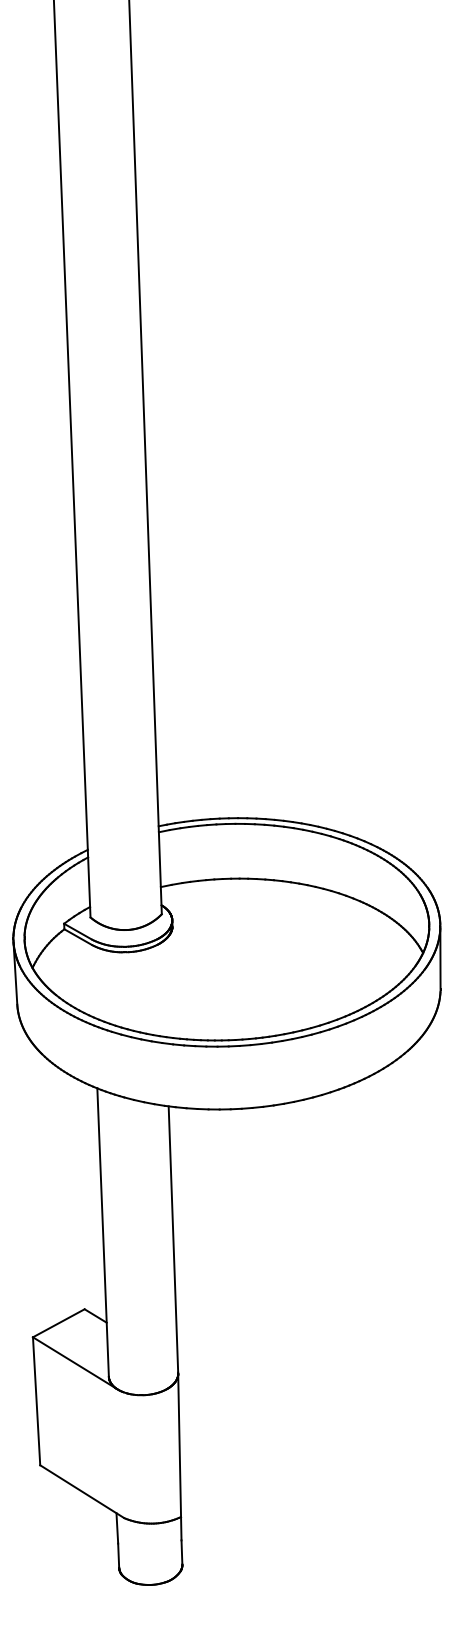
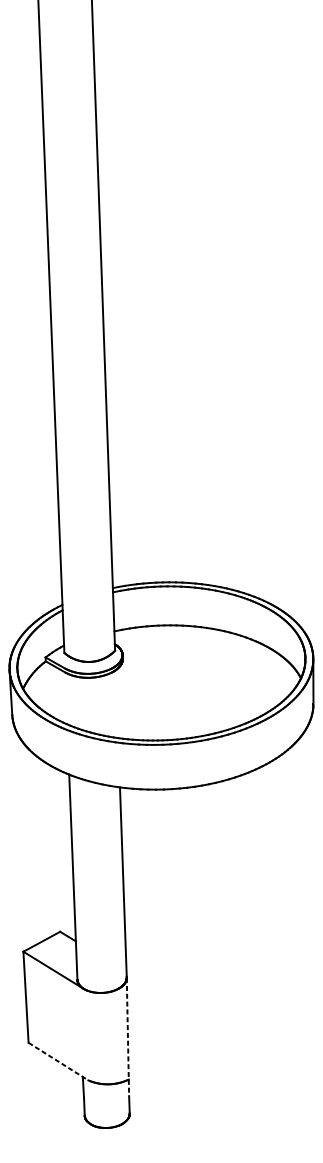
line: (179, 1457) -> (127, 1037), solid -> dashed
line: (82, 1491) -> (58, 1061), solid -> dashed

